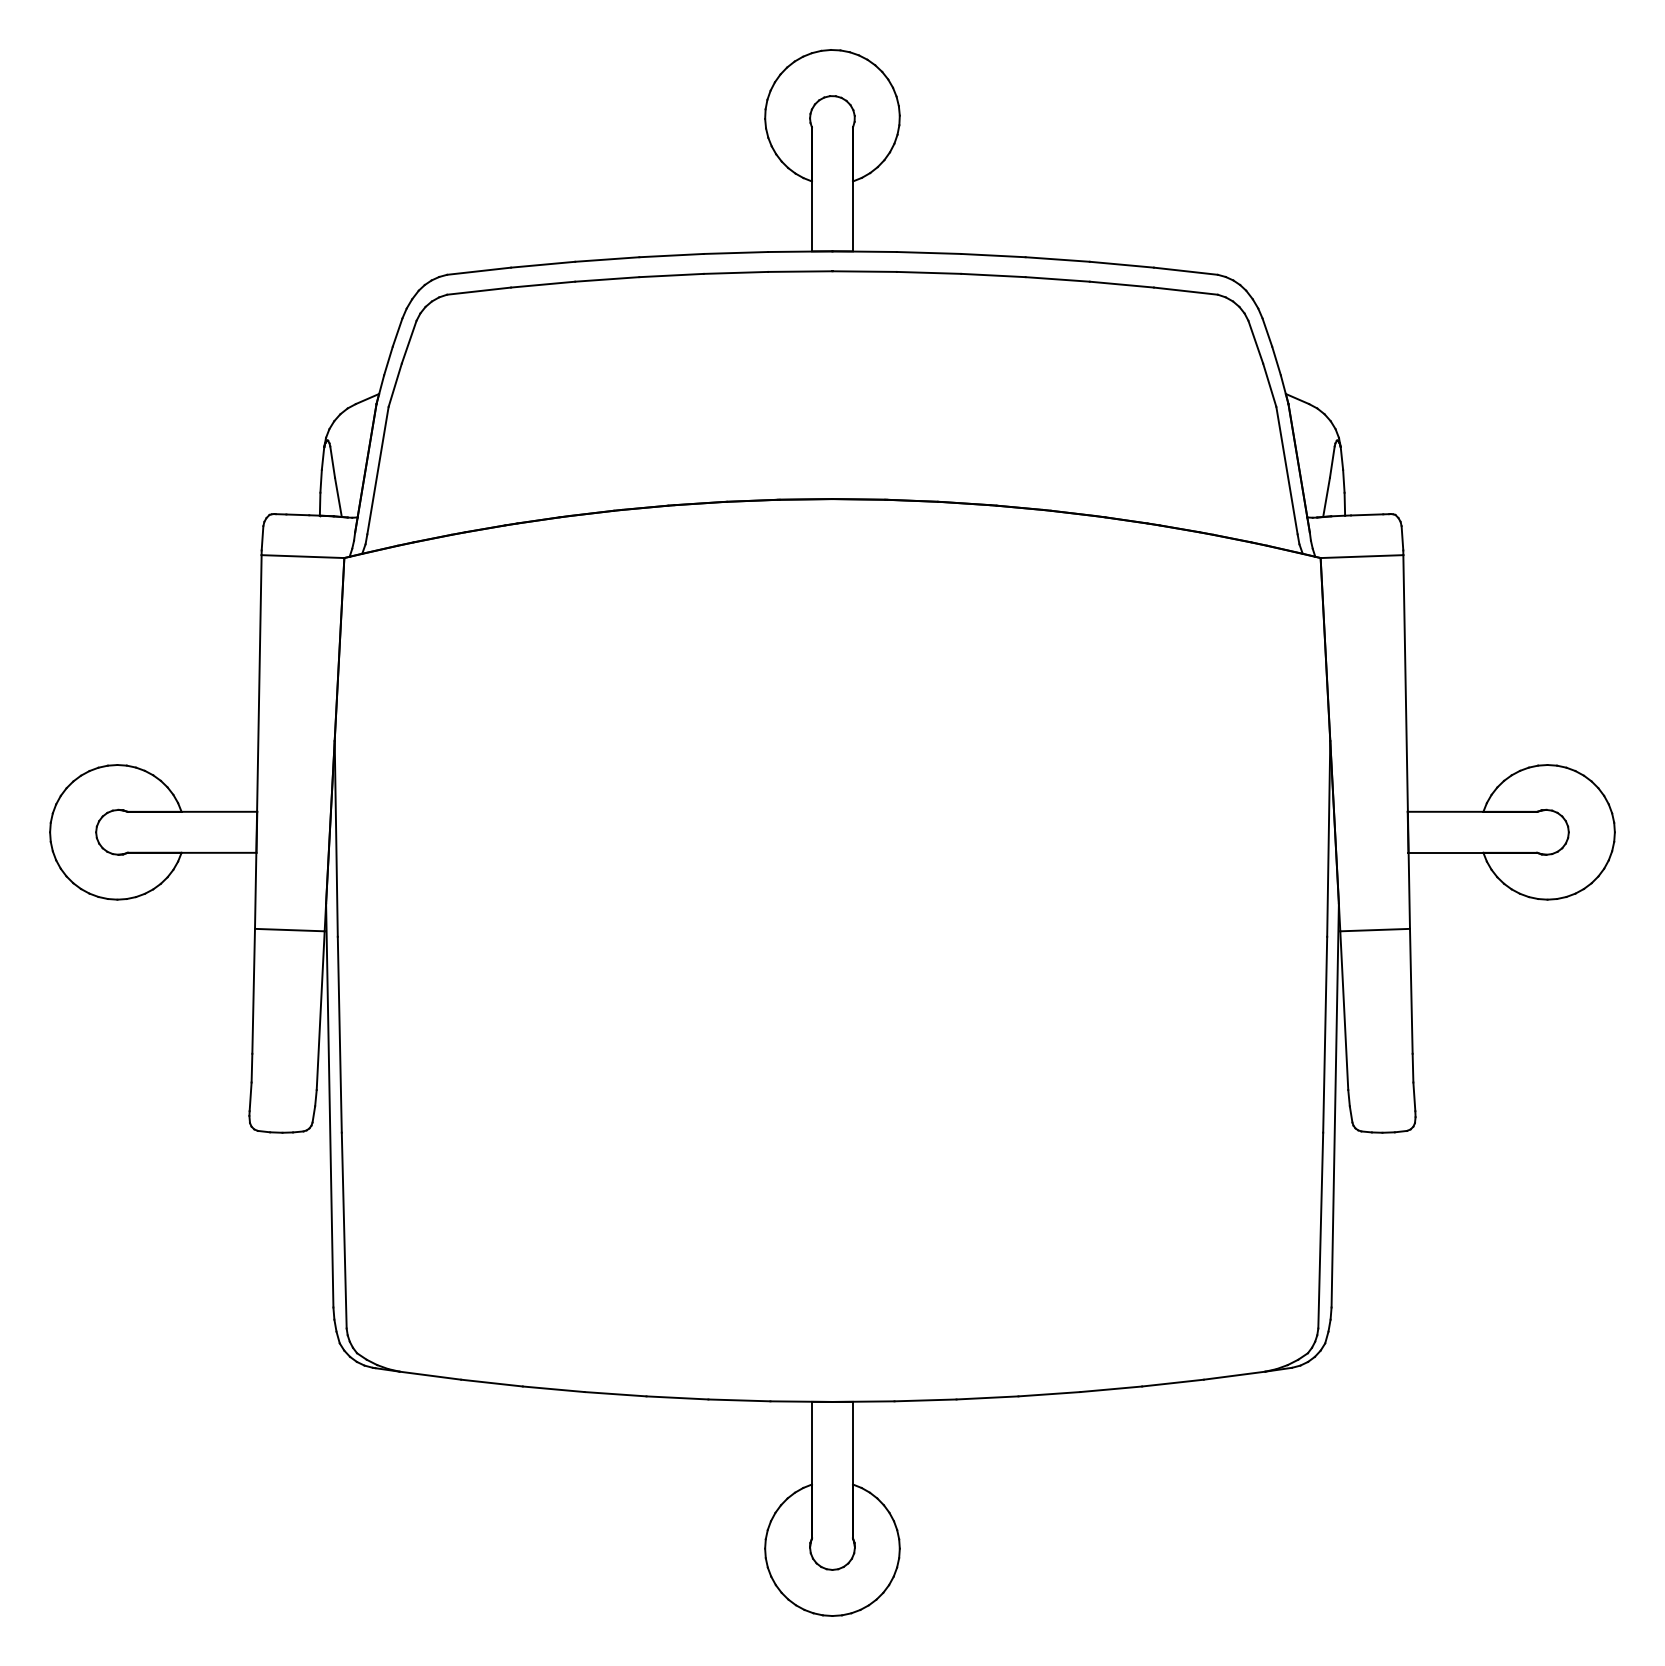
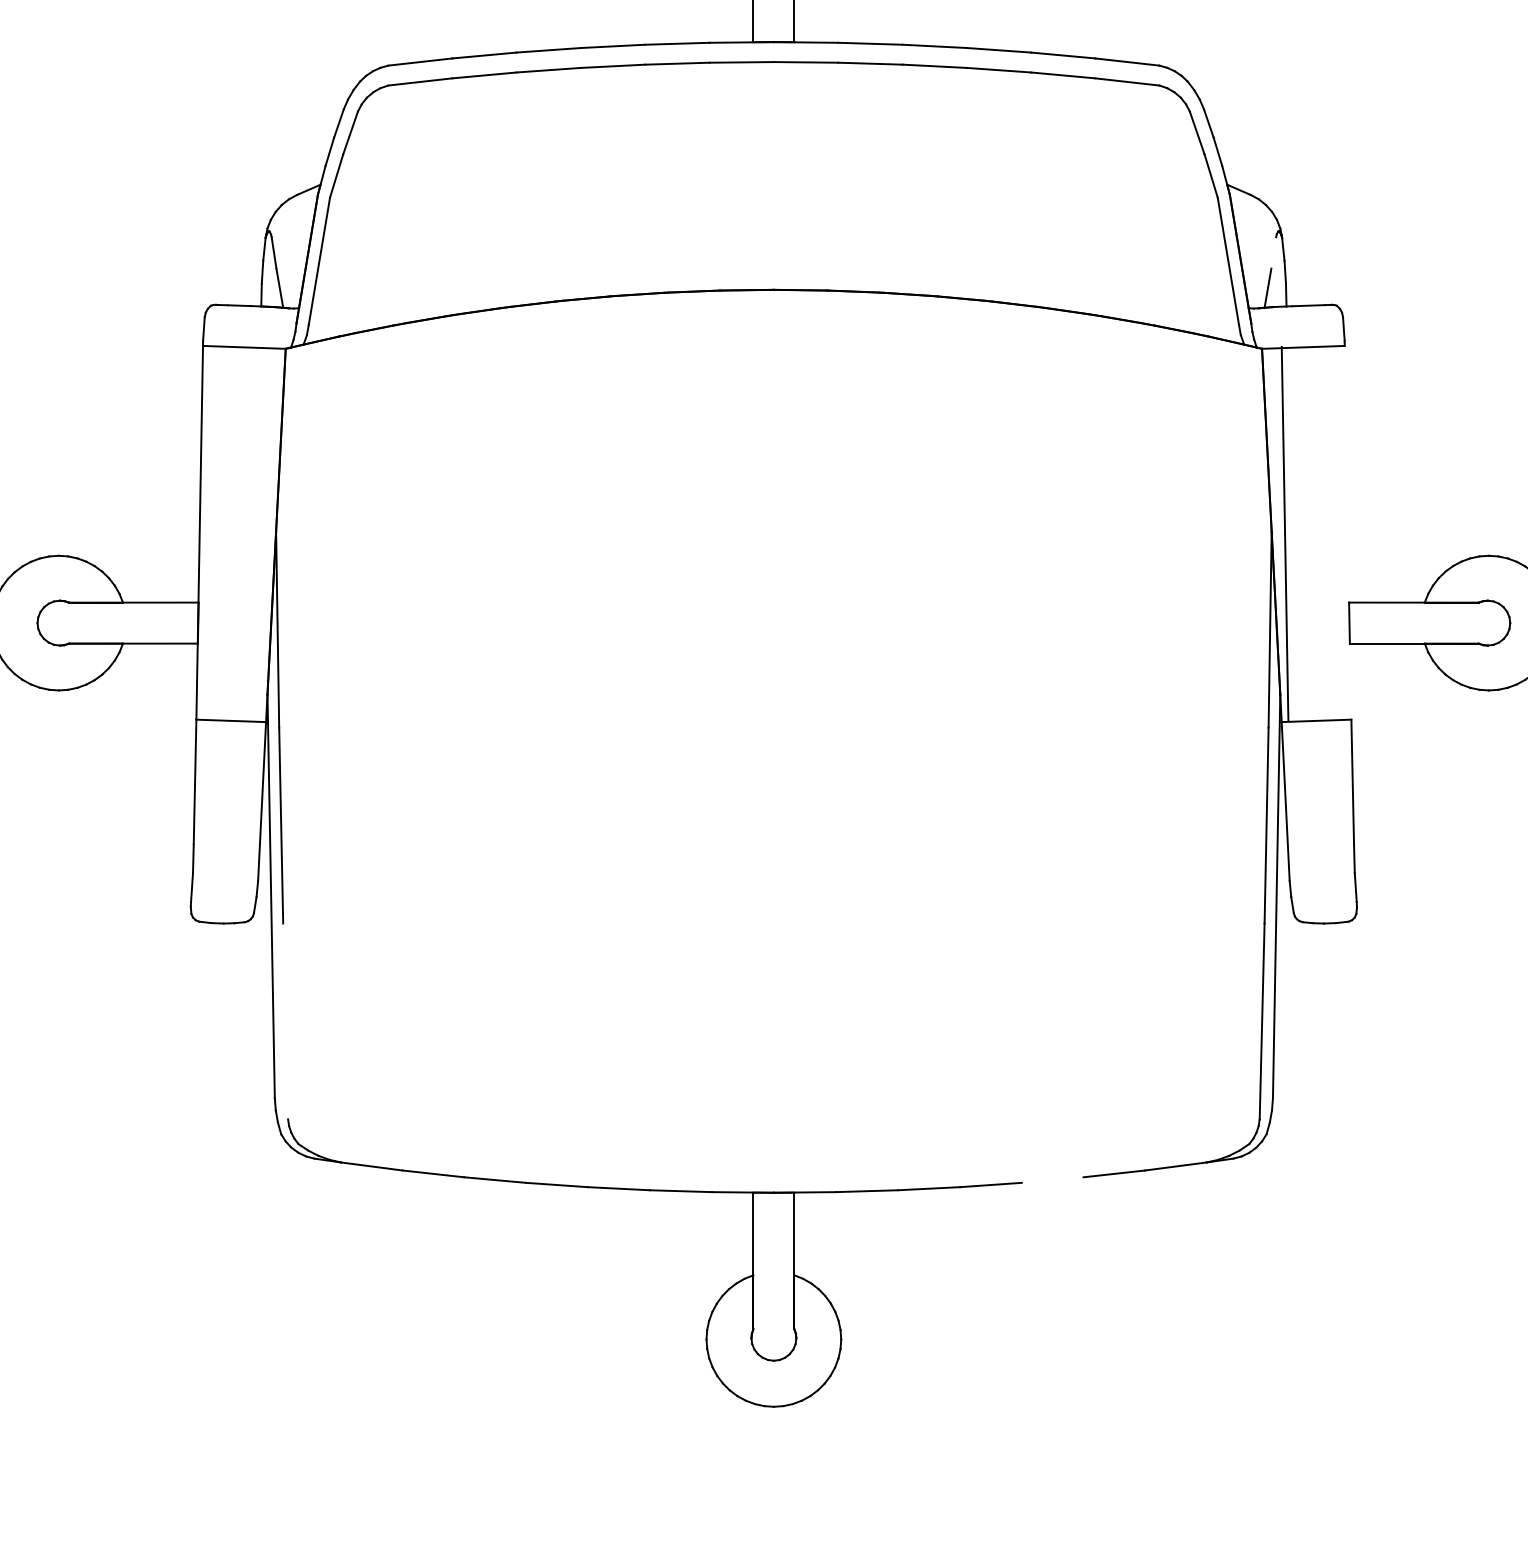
line: (1331, 461) -> (1272, 252), removed
line: (1406, 741) -> (1284, 533), moved
line: (343, 1230) -> (284, 1021), removed
line: (1111, 1389) -> (1052, 1180), removed

